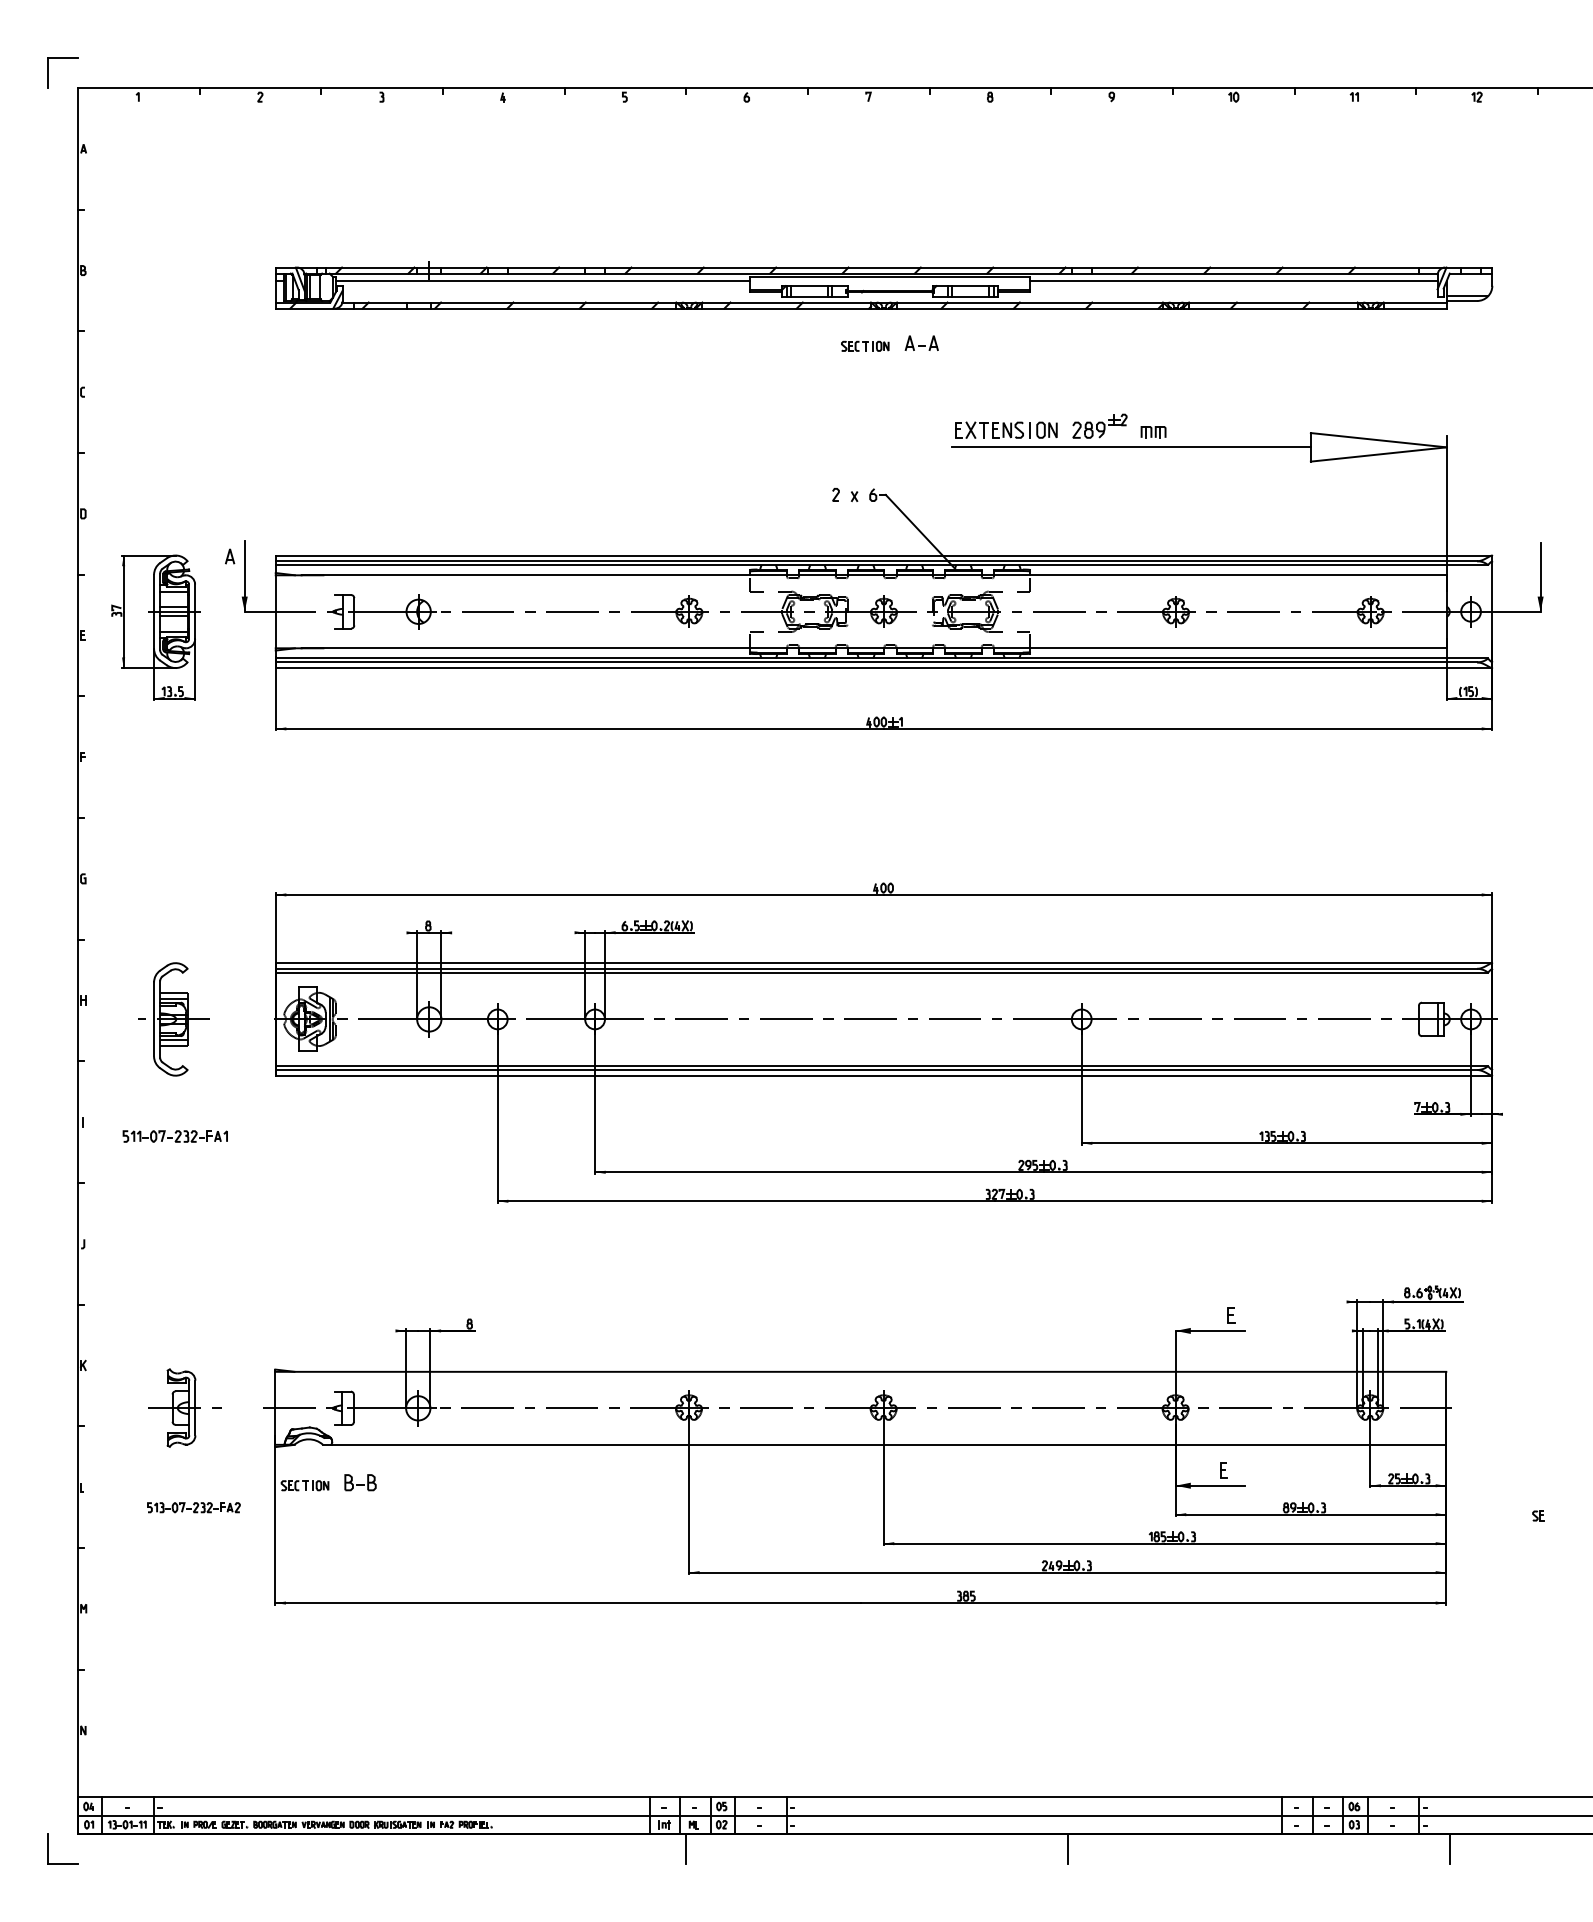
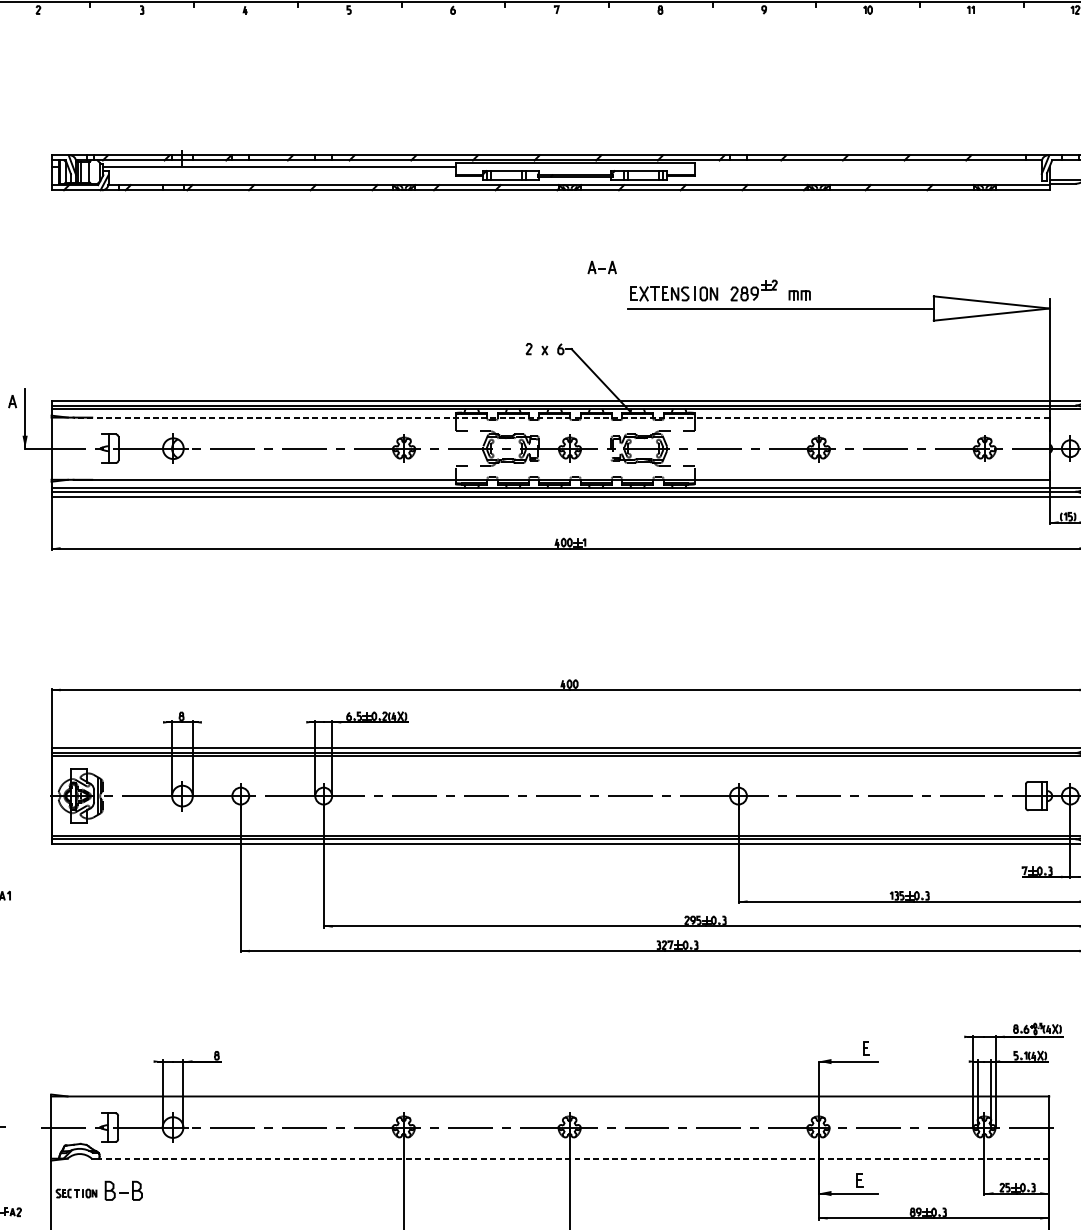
line: (1233, 280) -> (867, 166), removed
part: (921, 342) -> (601, 266), moved
part: (865, 345) -> (554, 221), removed
line: (874, 575) -> (561, 417), solid -> dashed
line: (888, 1444) -> (573, 1158), solid -> dashed
part: (360, 1482) -> (123, 1190), size x1.4

